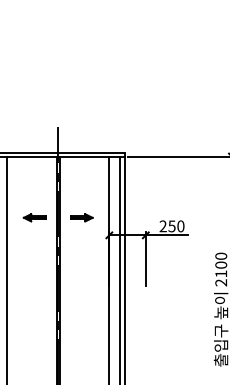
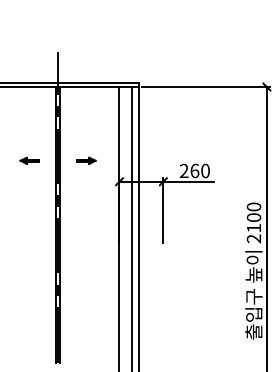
part: (34, 217) -> (29, 160), size x0.7
part: (81, 217) -> (86, 160), size x0.7
text: (171, 226) -> (194, 171), 250 -> 260

